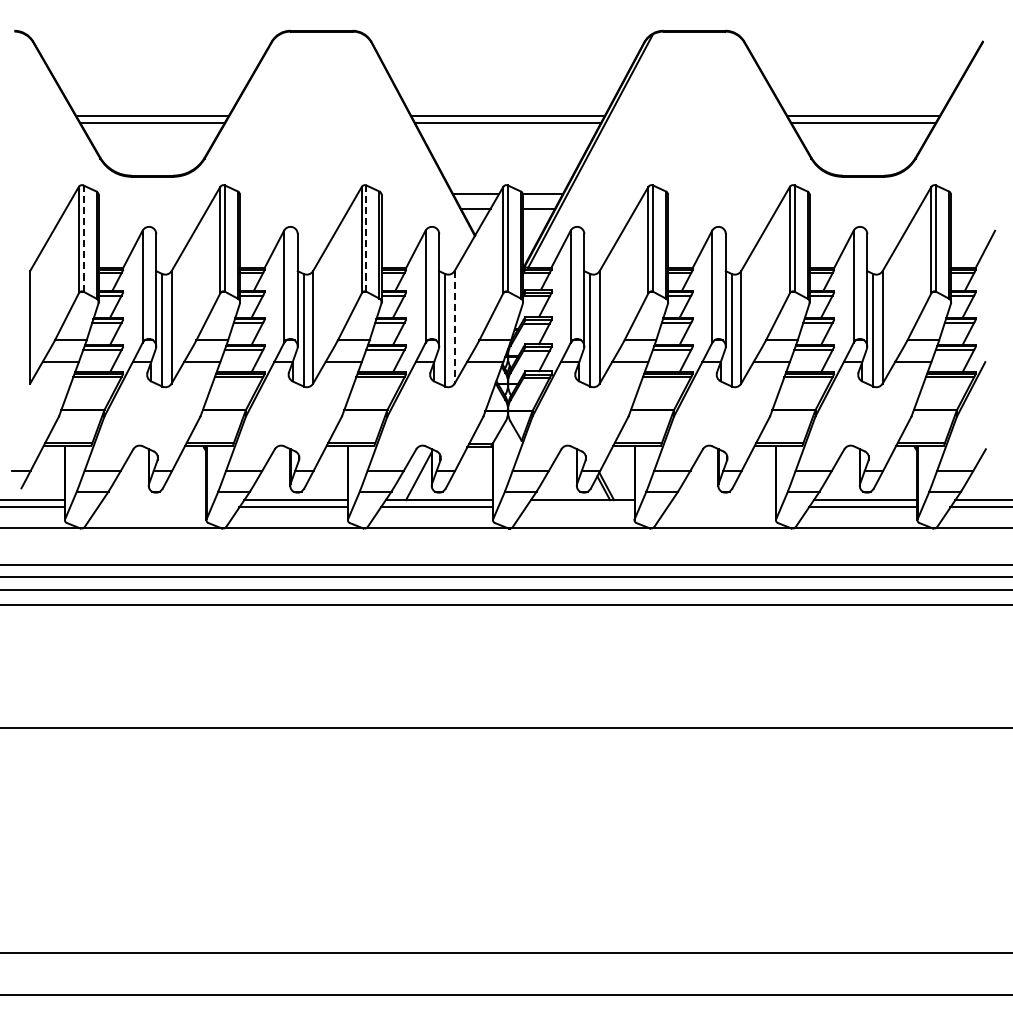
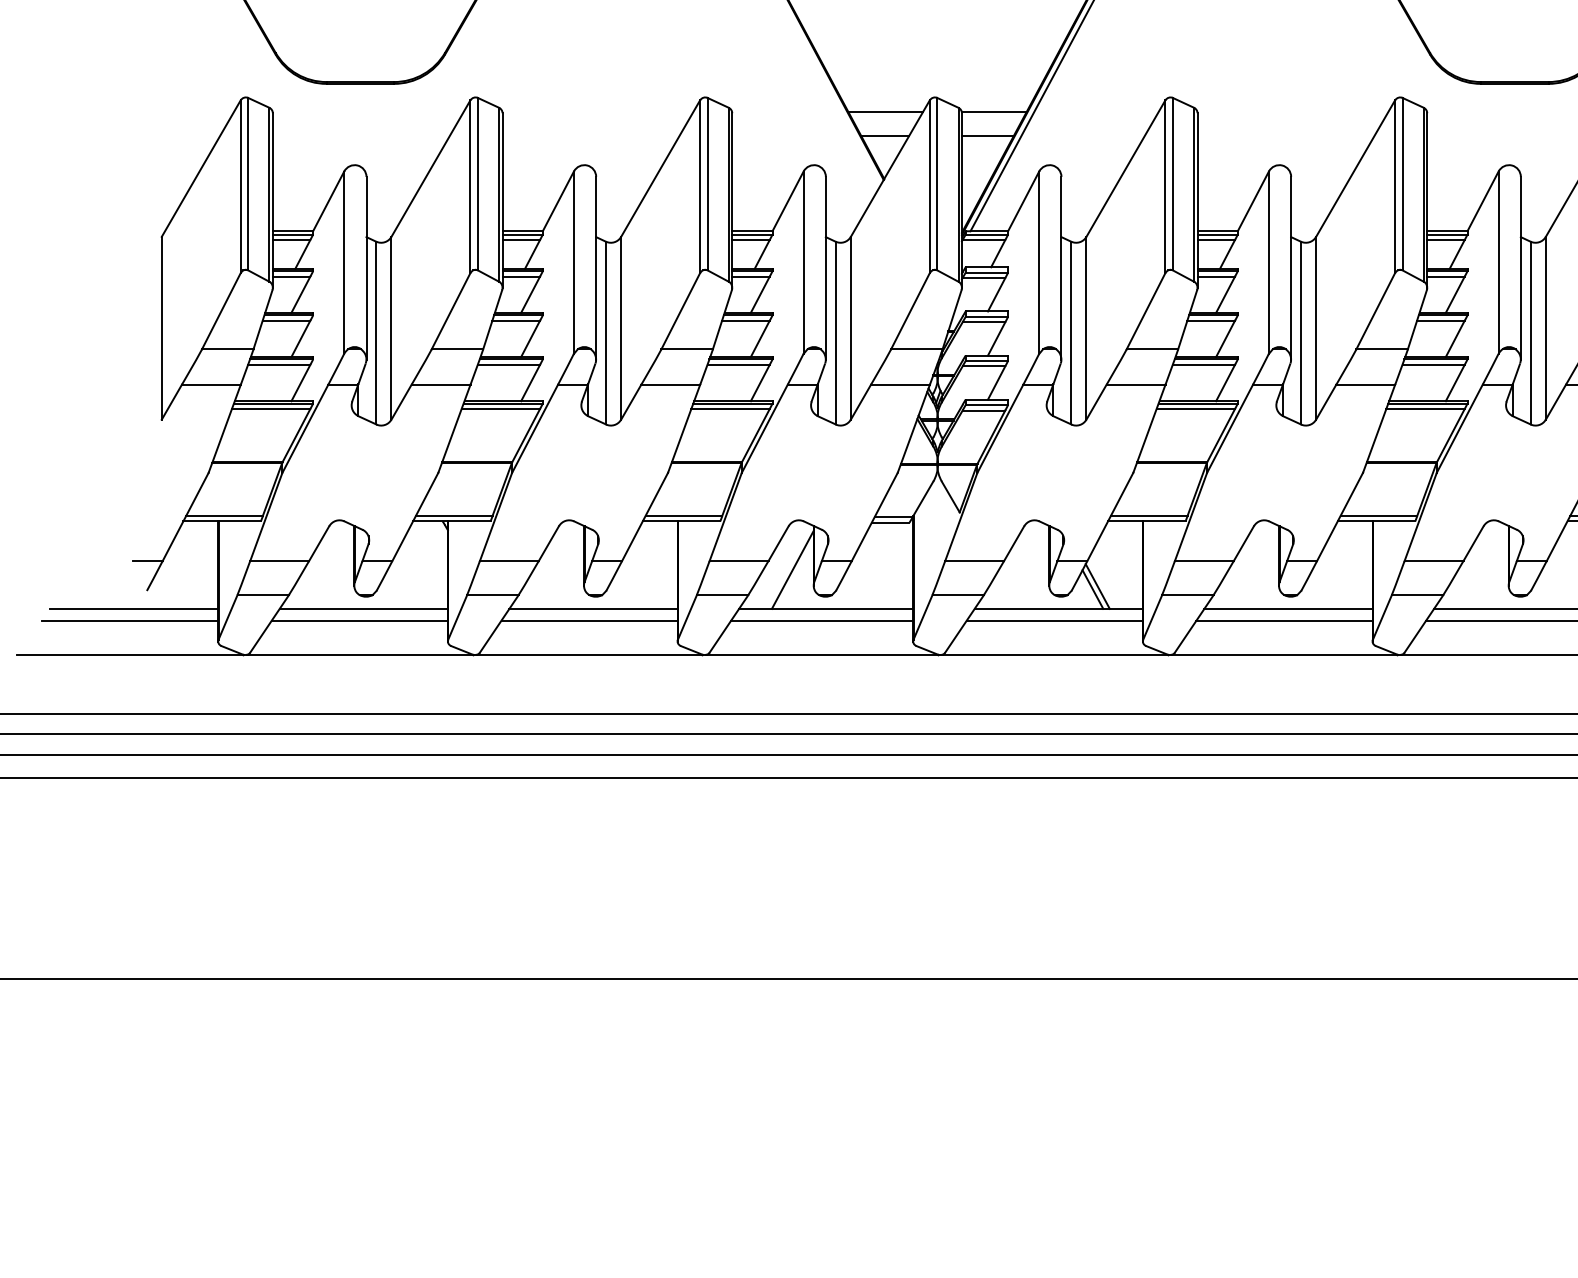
line: (83, 239) -> (248, 185), dashed -> solid
line: (366, 239) -> (707, 185), dashed -> solid
line: (454, 327) -> (850, 328), dashed -> solid
line: (154, 500) -> (363, 609), added
line: (723, 500) -> (1287, 609), added
line: (151, 507) -> (358, 620), added
line: (580, 507) -> (1055, 620), added
line: (721, 507) -> (1284, 620), added

